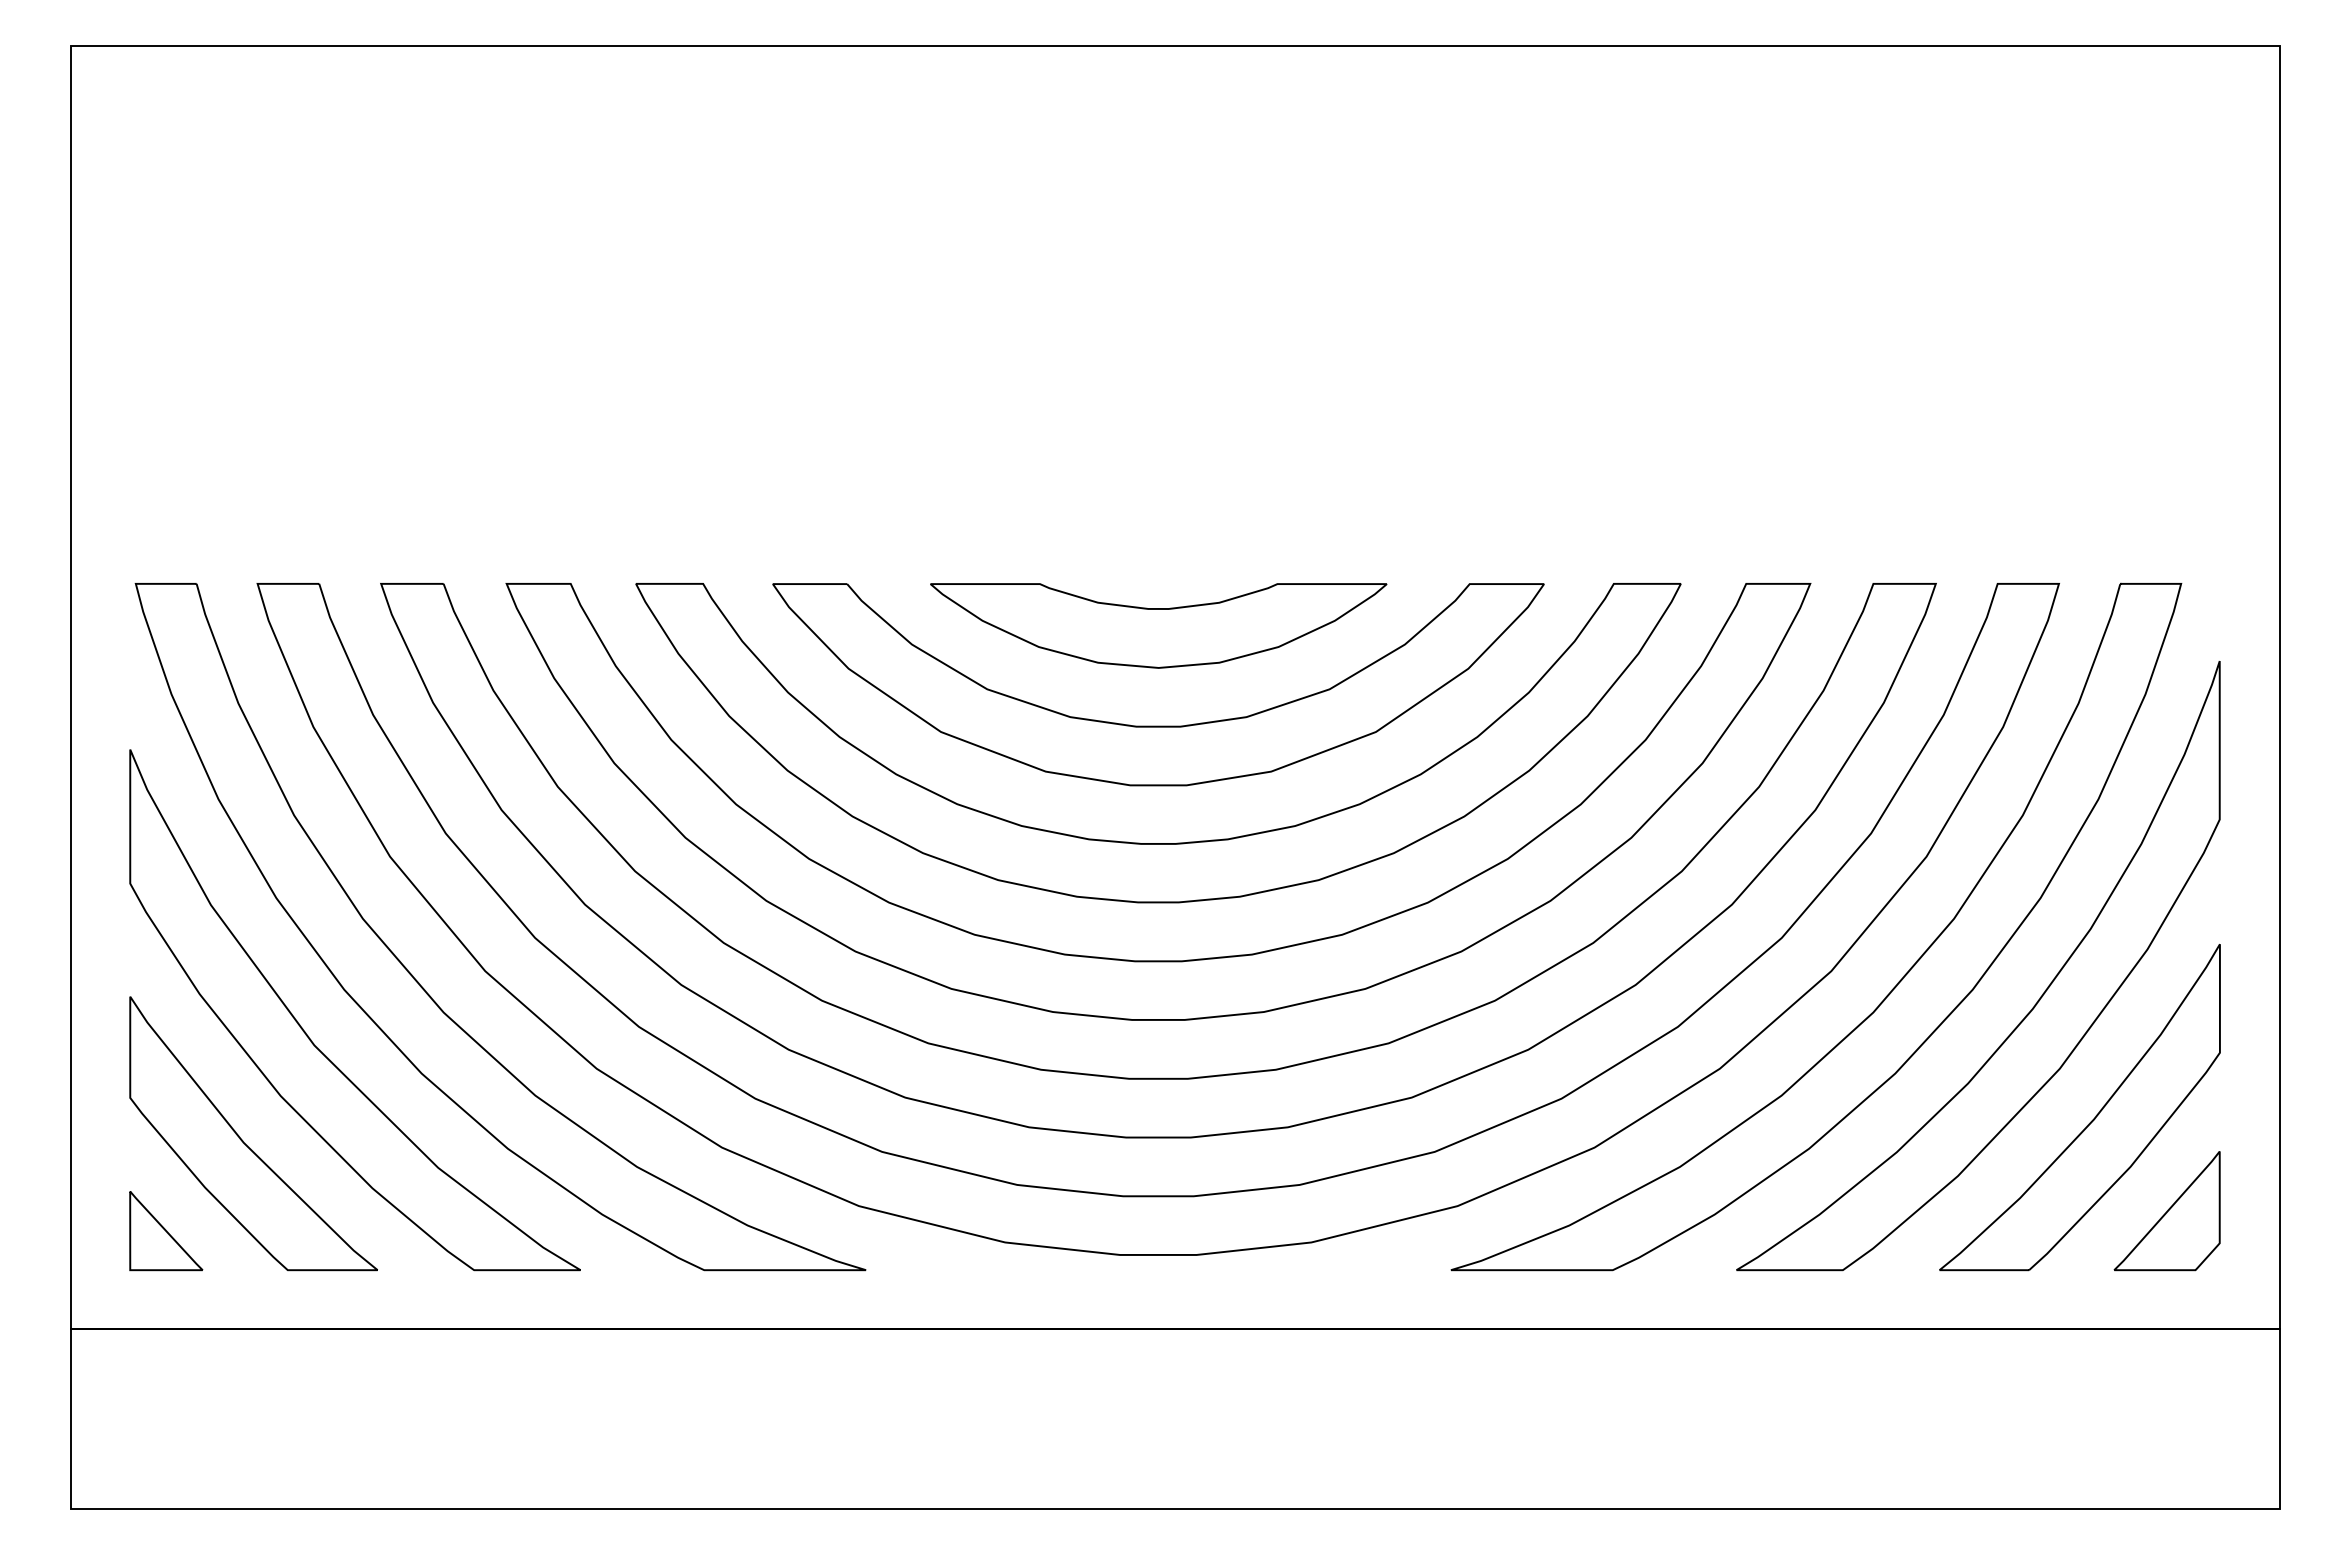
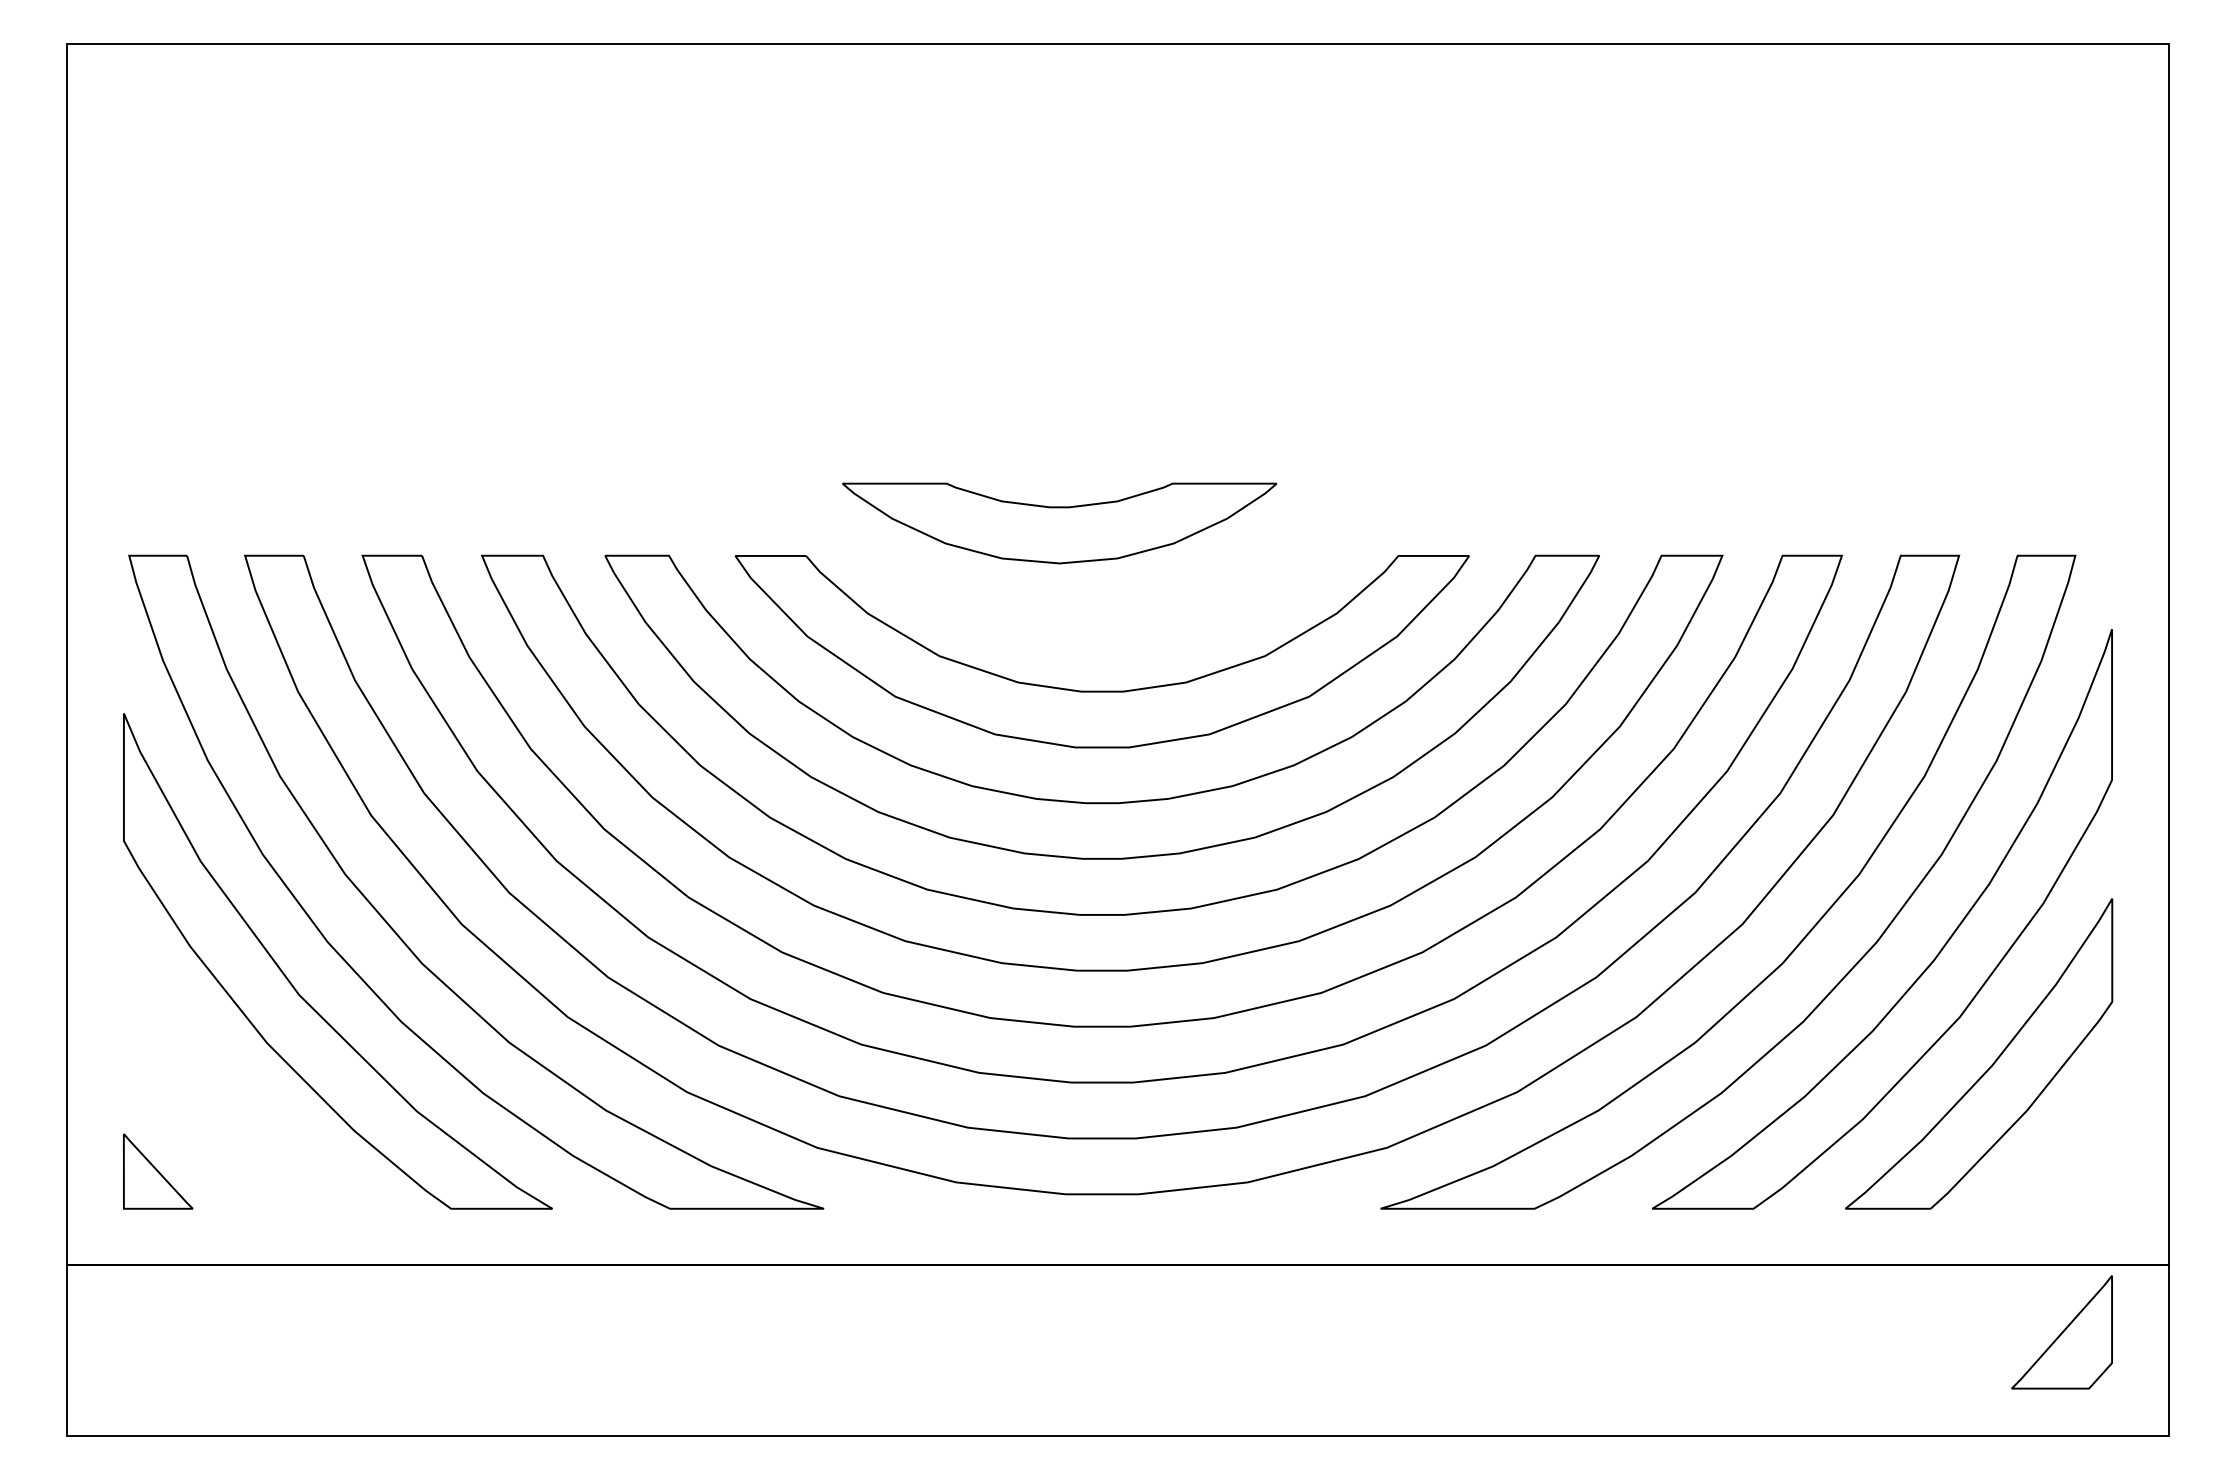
part: (1158, 625) -> (1059, 523), moved
part: (243, 1140) -> (231, 1085), removed
part: (2166, 1211) -> (2061, 1332), moved

